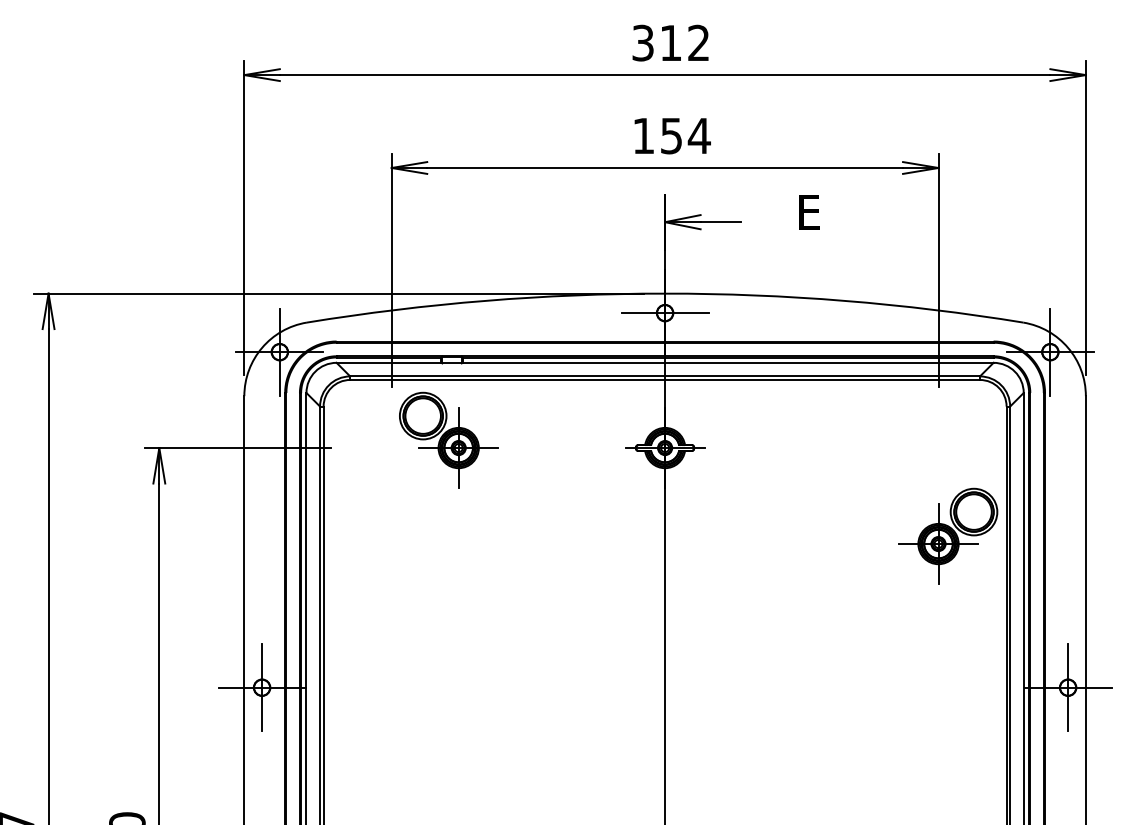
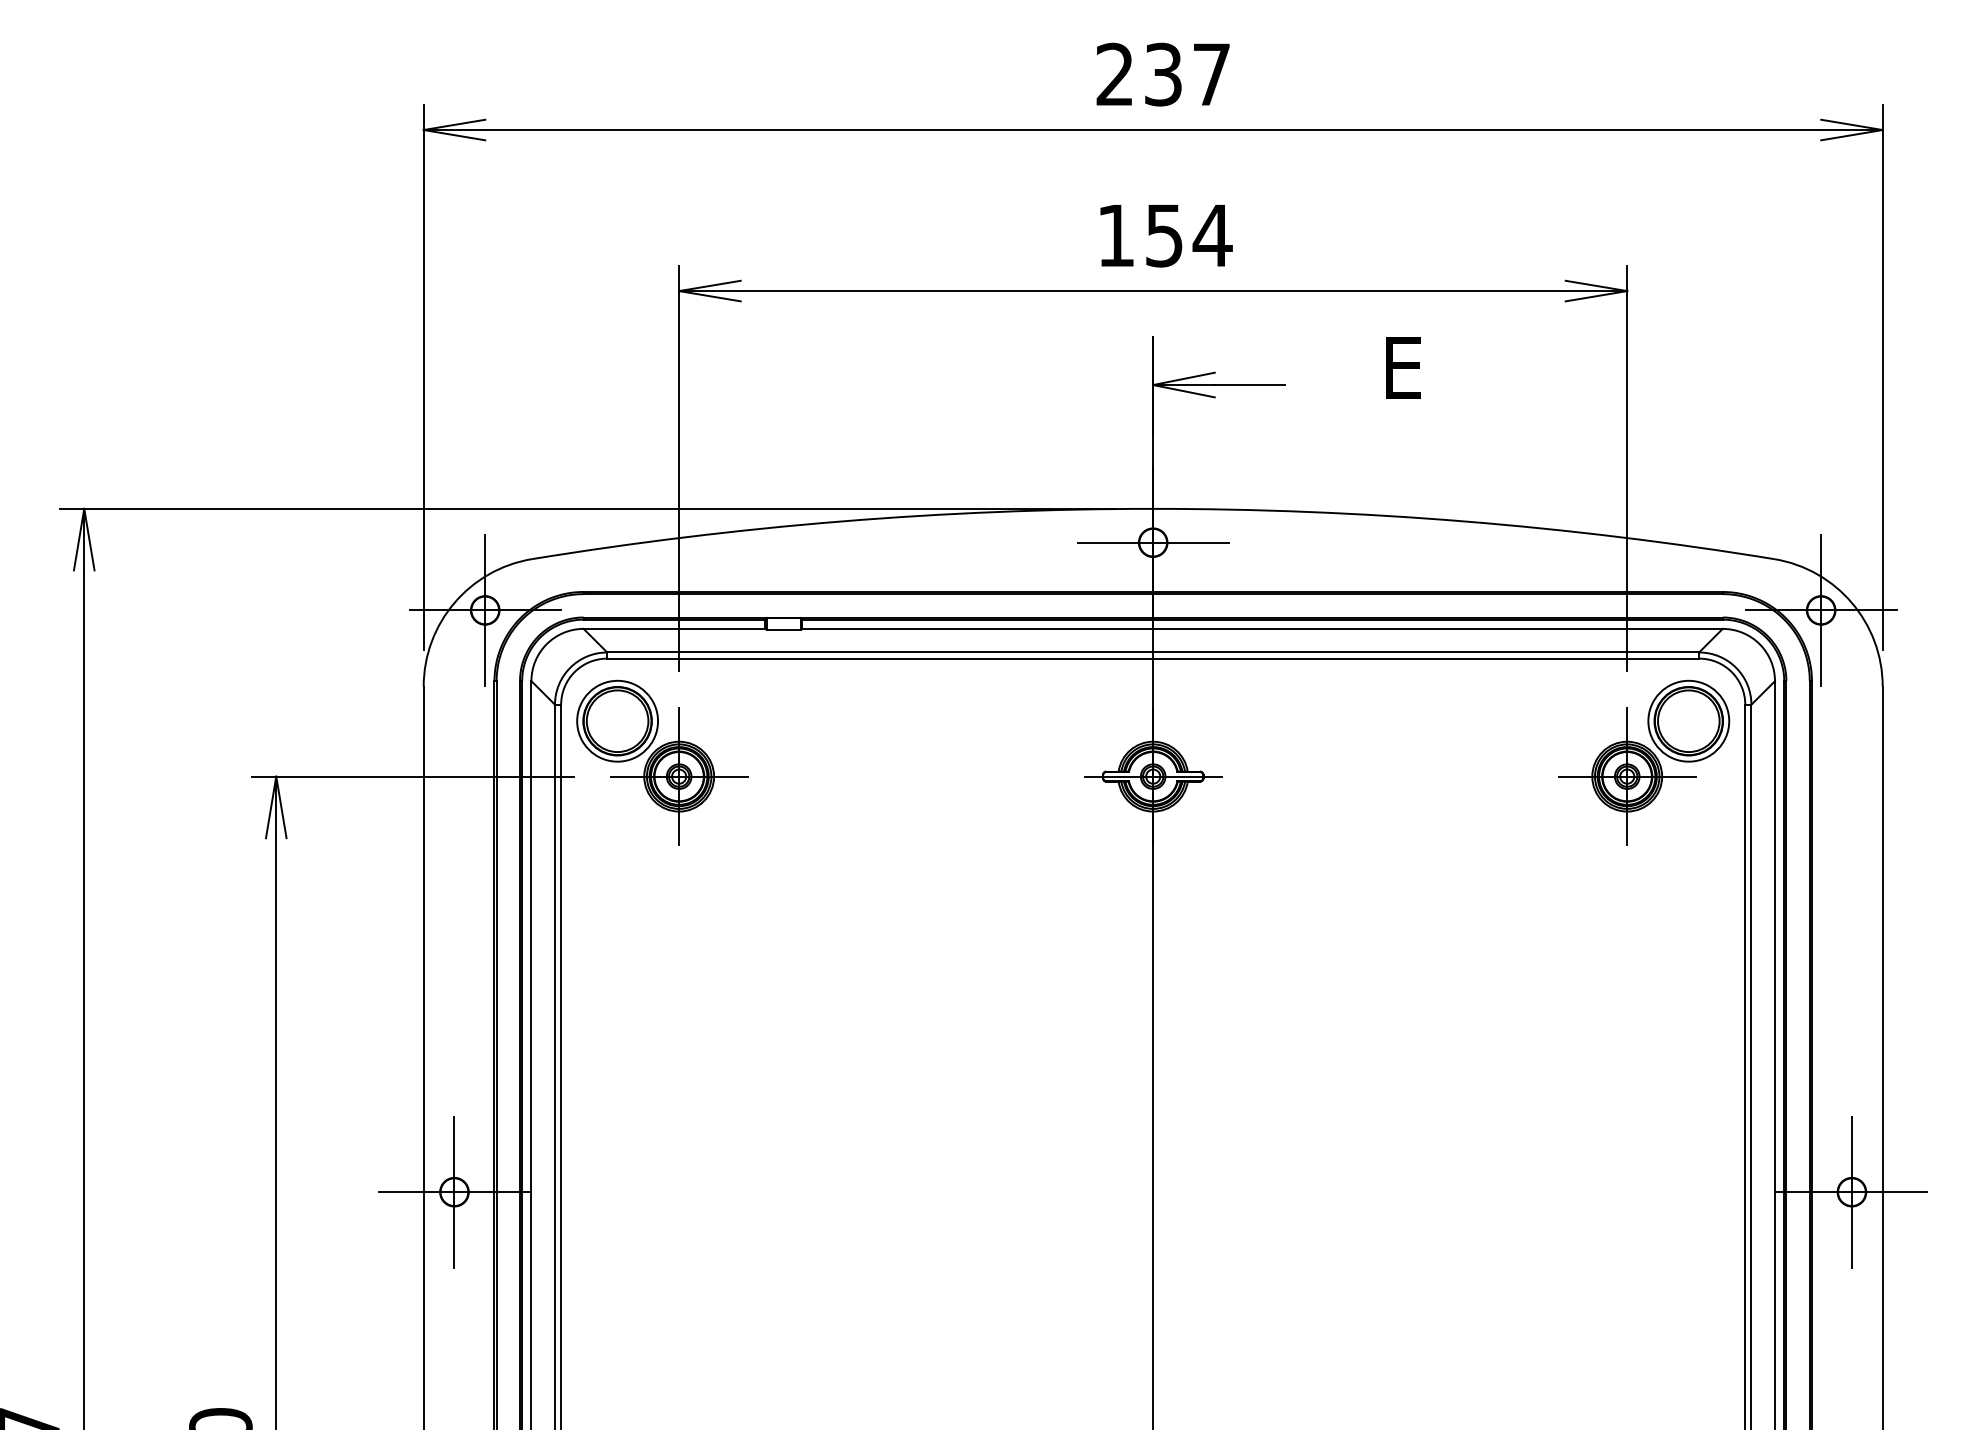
text: (670, 42) -> (1162, 73), 312 -> 237
part: (448, 439) -> (661, 761), moved
part: (948, 535) -> (1644, 761), moved

